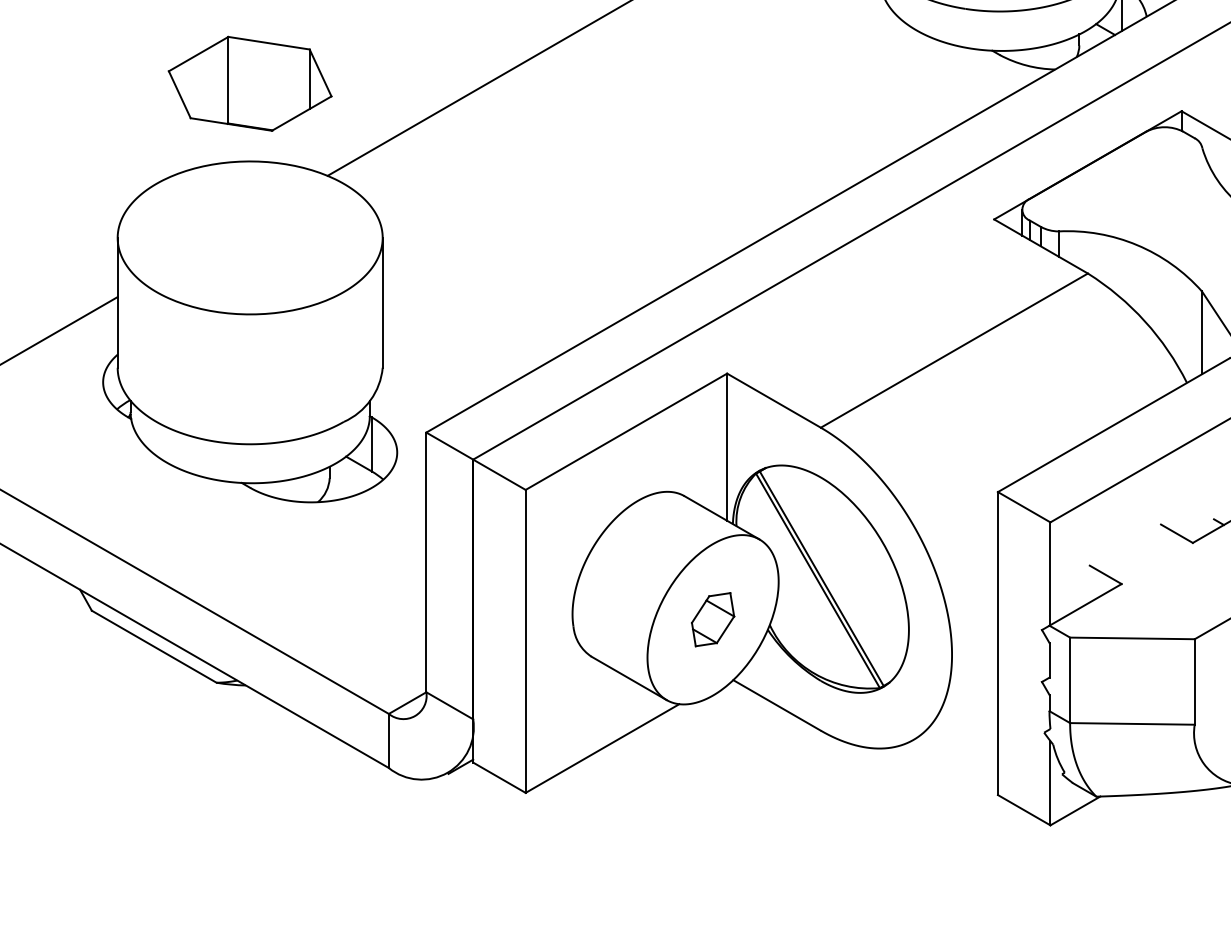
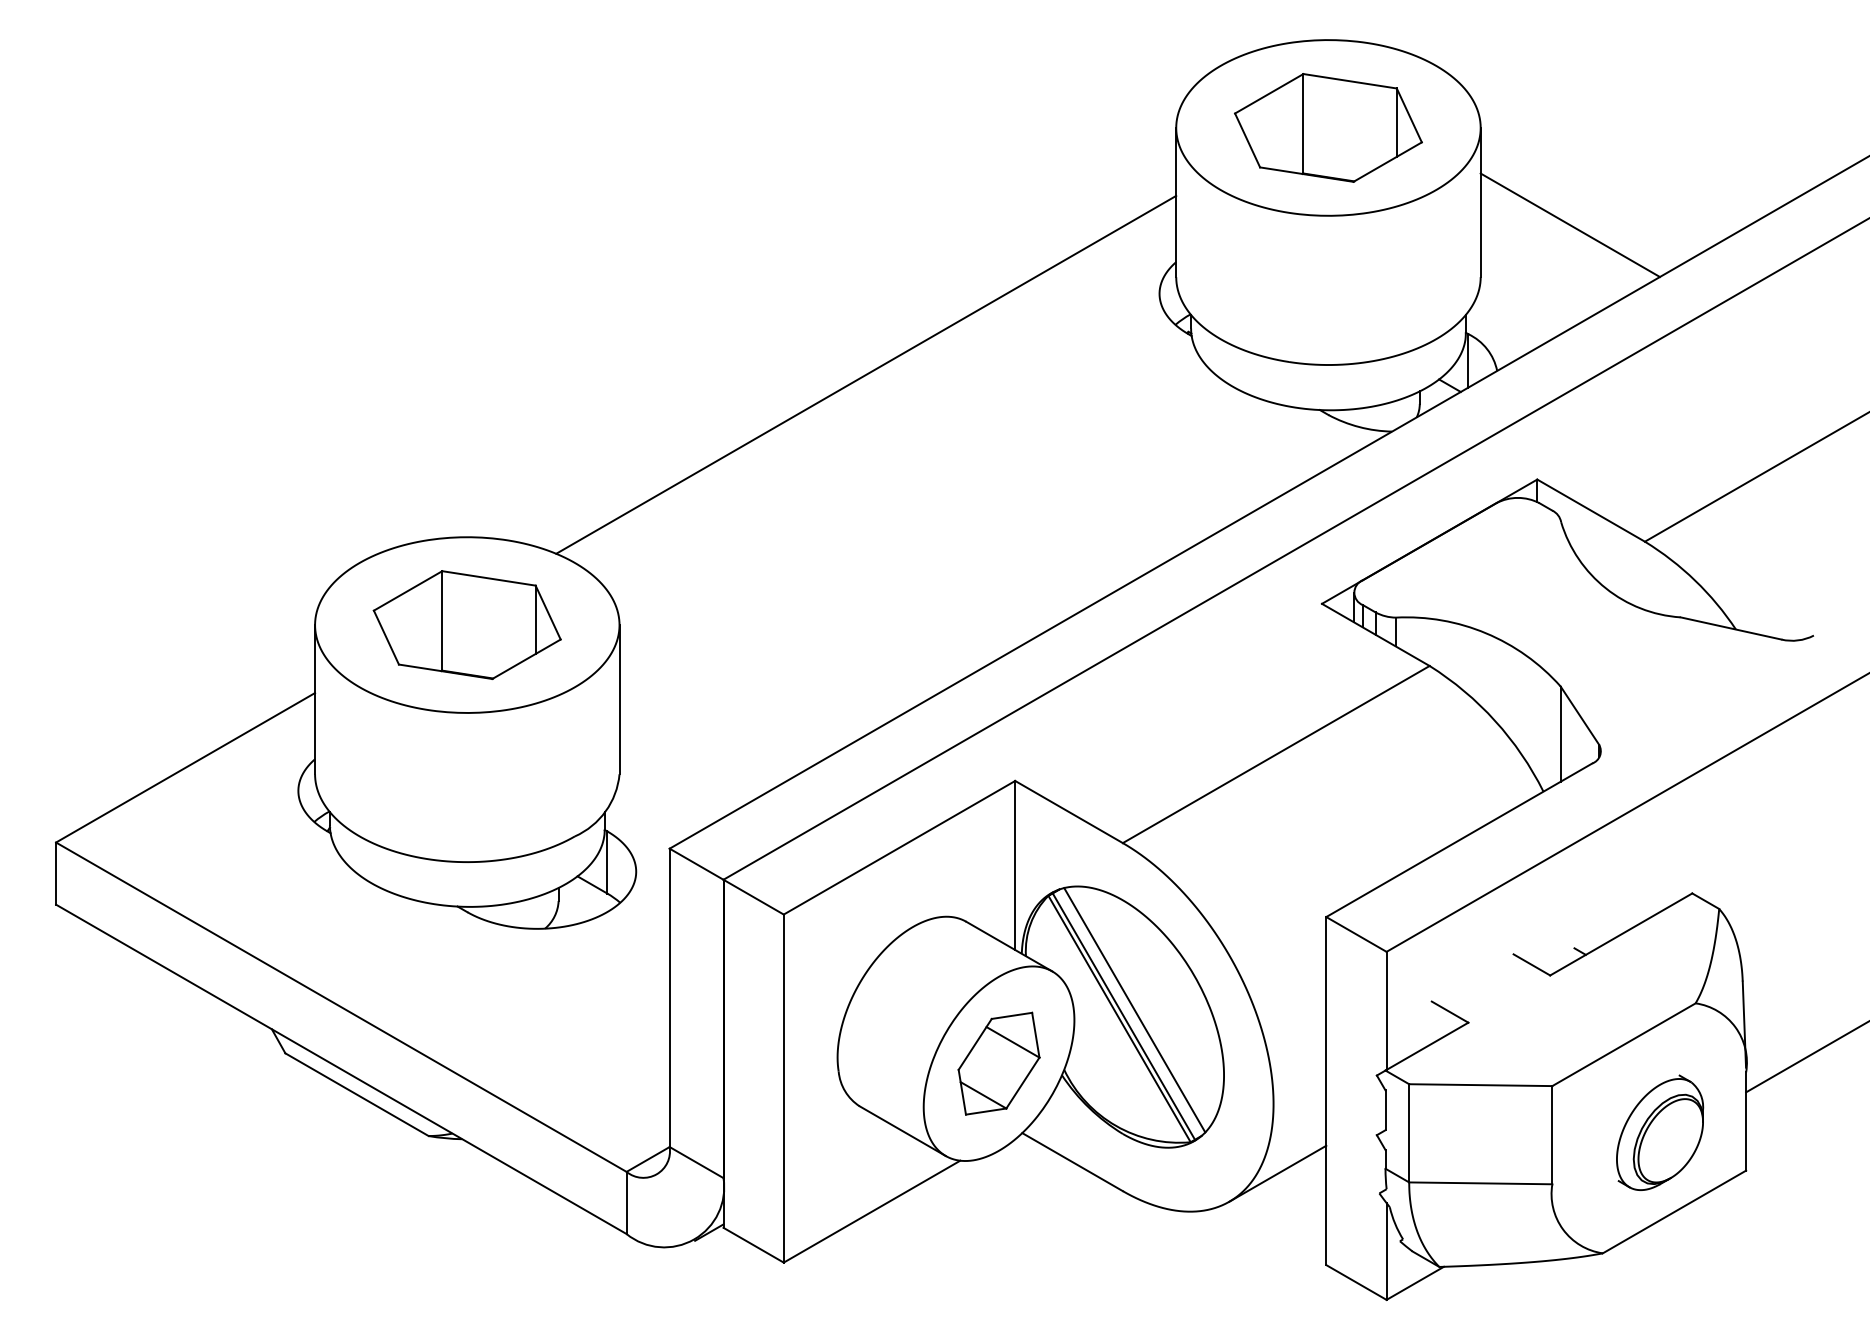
part: (249, 83) -> (466, 624), moved
line: (830, 573) -> (1134, 1010), added
part: (712, 619) -> (998, 1063), size x1.67
line: (955, 715) -> (1277, 1173), added

